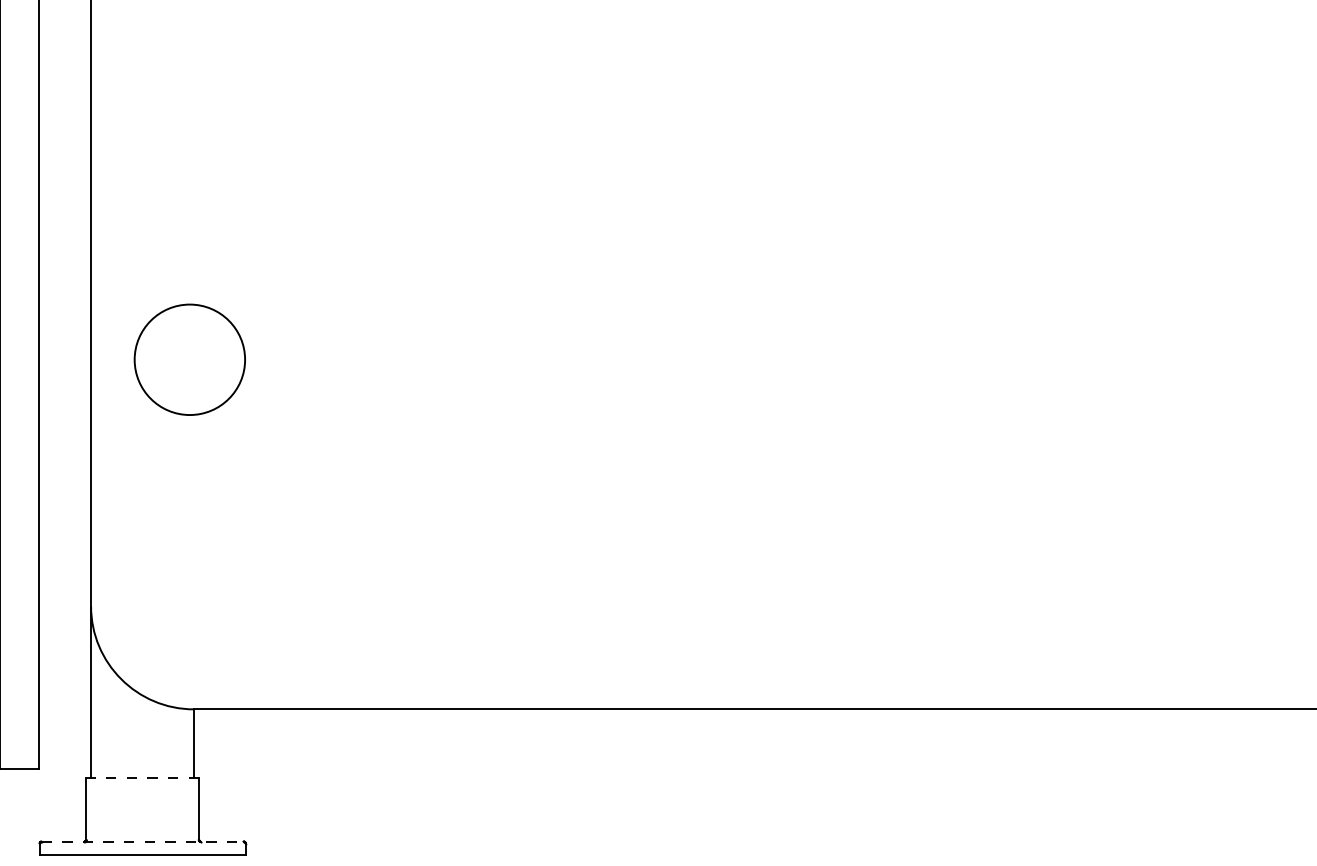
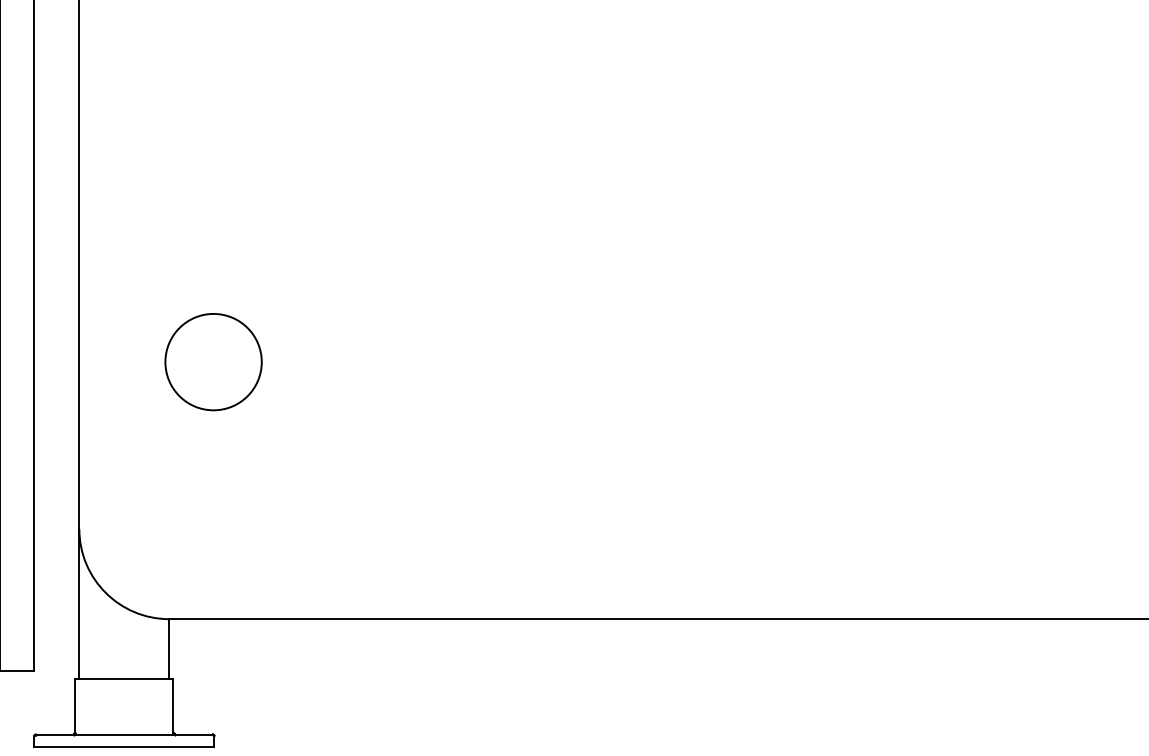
circle: (189, 360) -> (213, 362), moved
line: (141, 778) -> (123, 679), dashed -> solid
line: (142, 841) -> (124, 734), dashed -> solid

